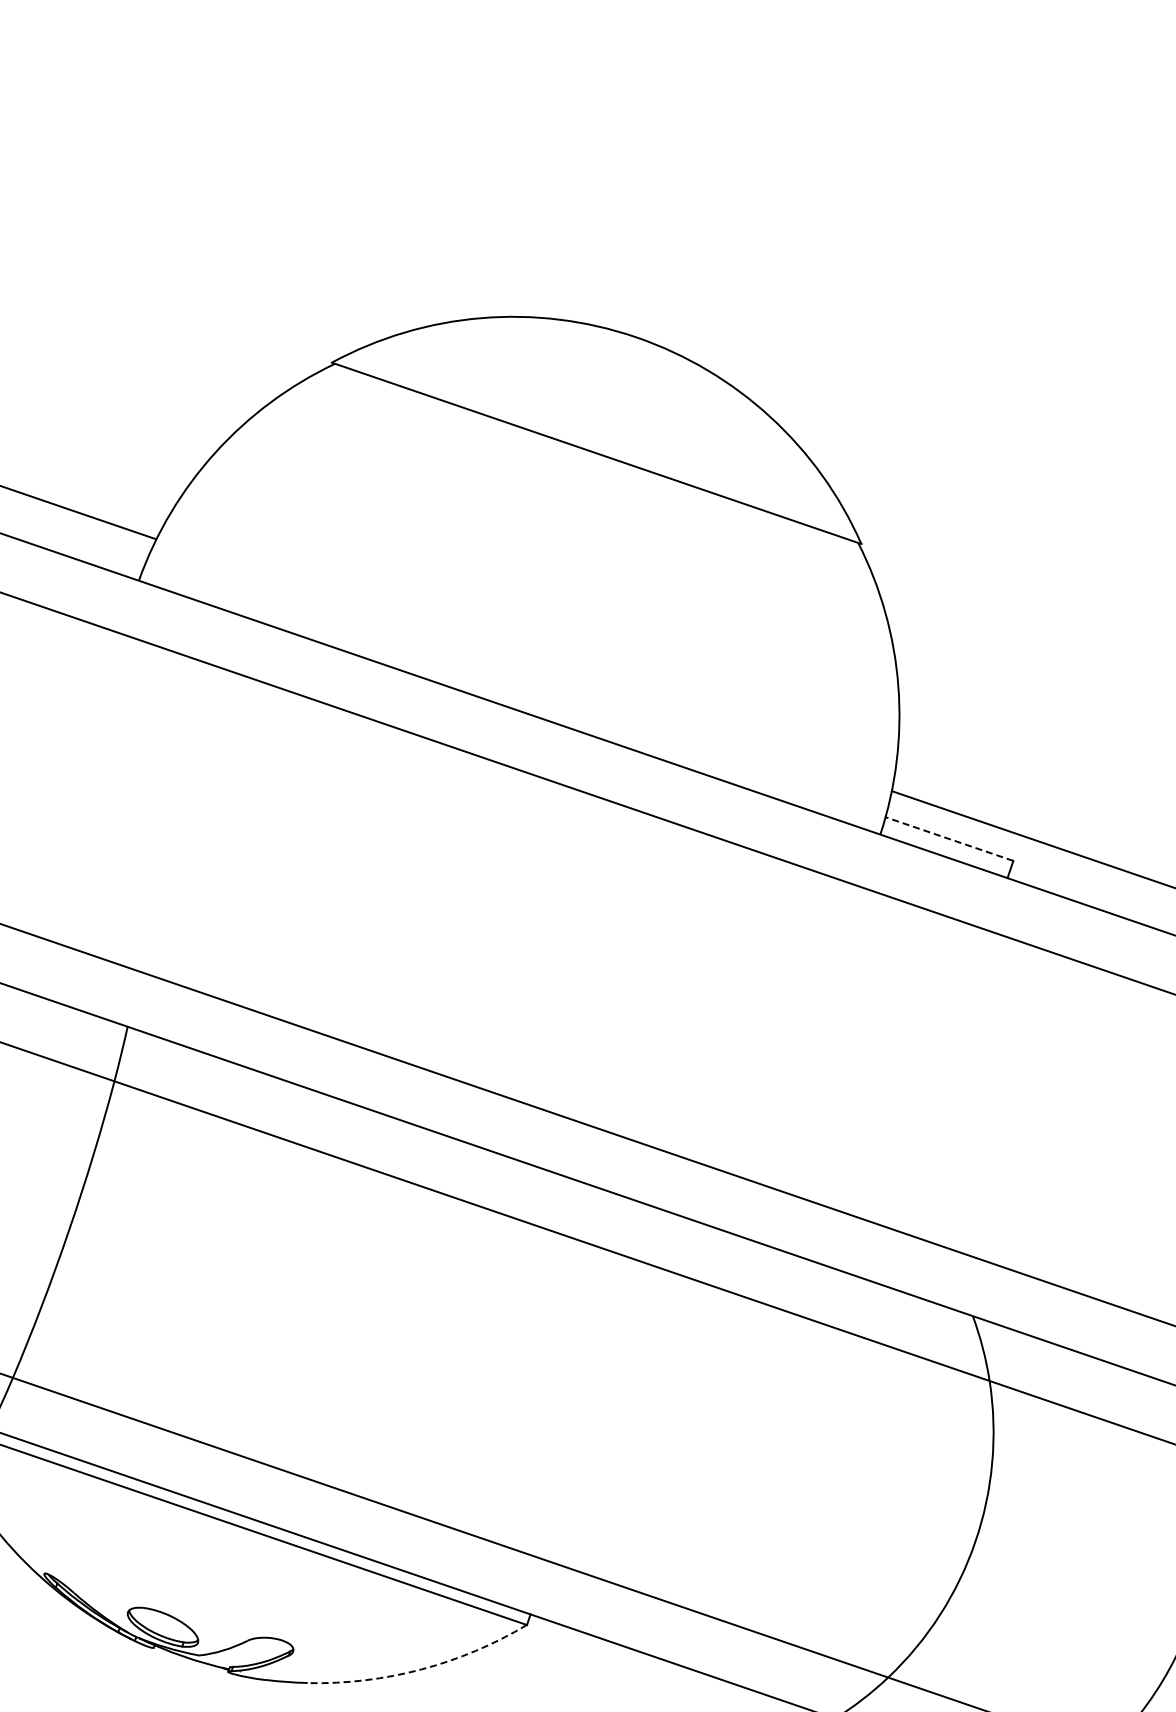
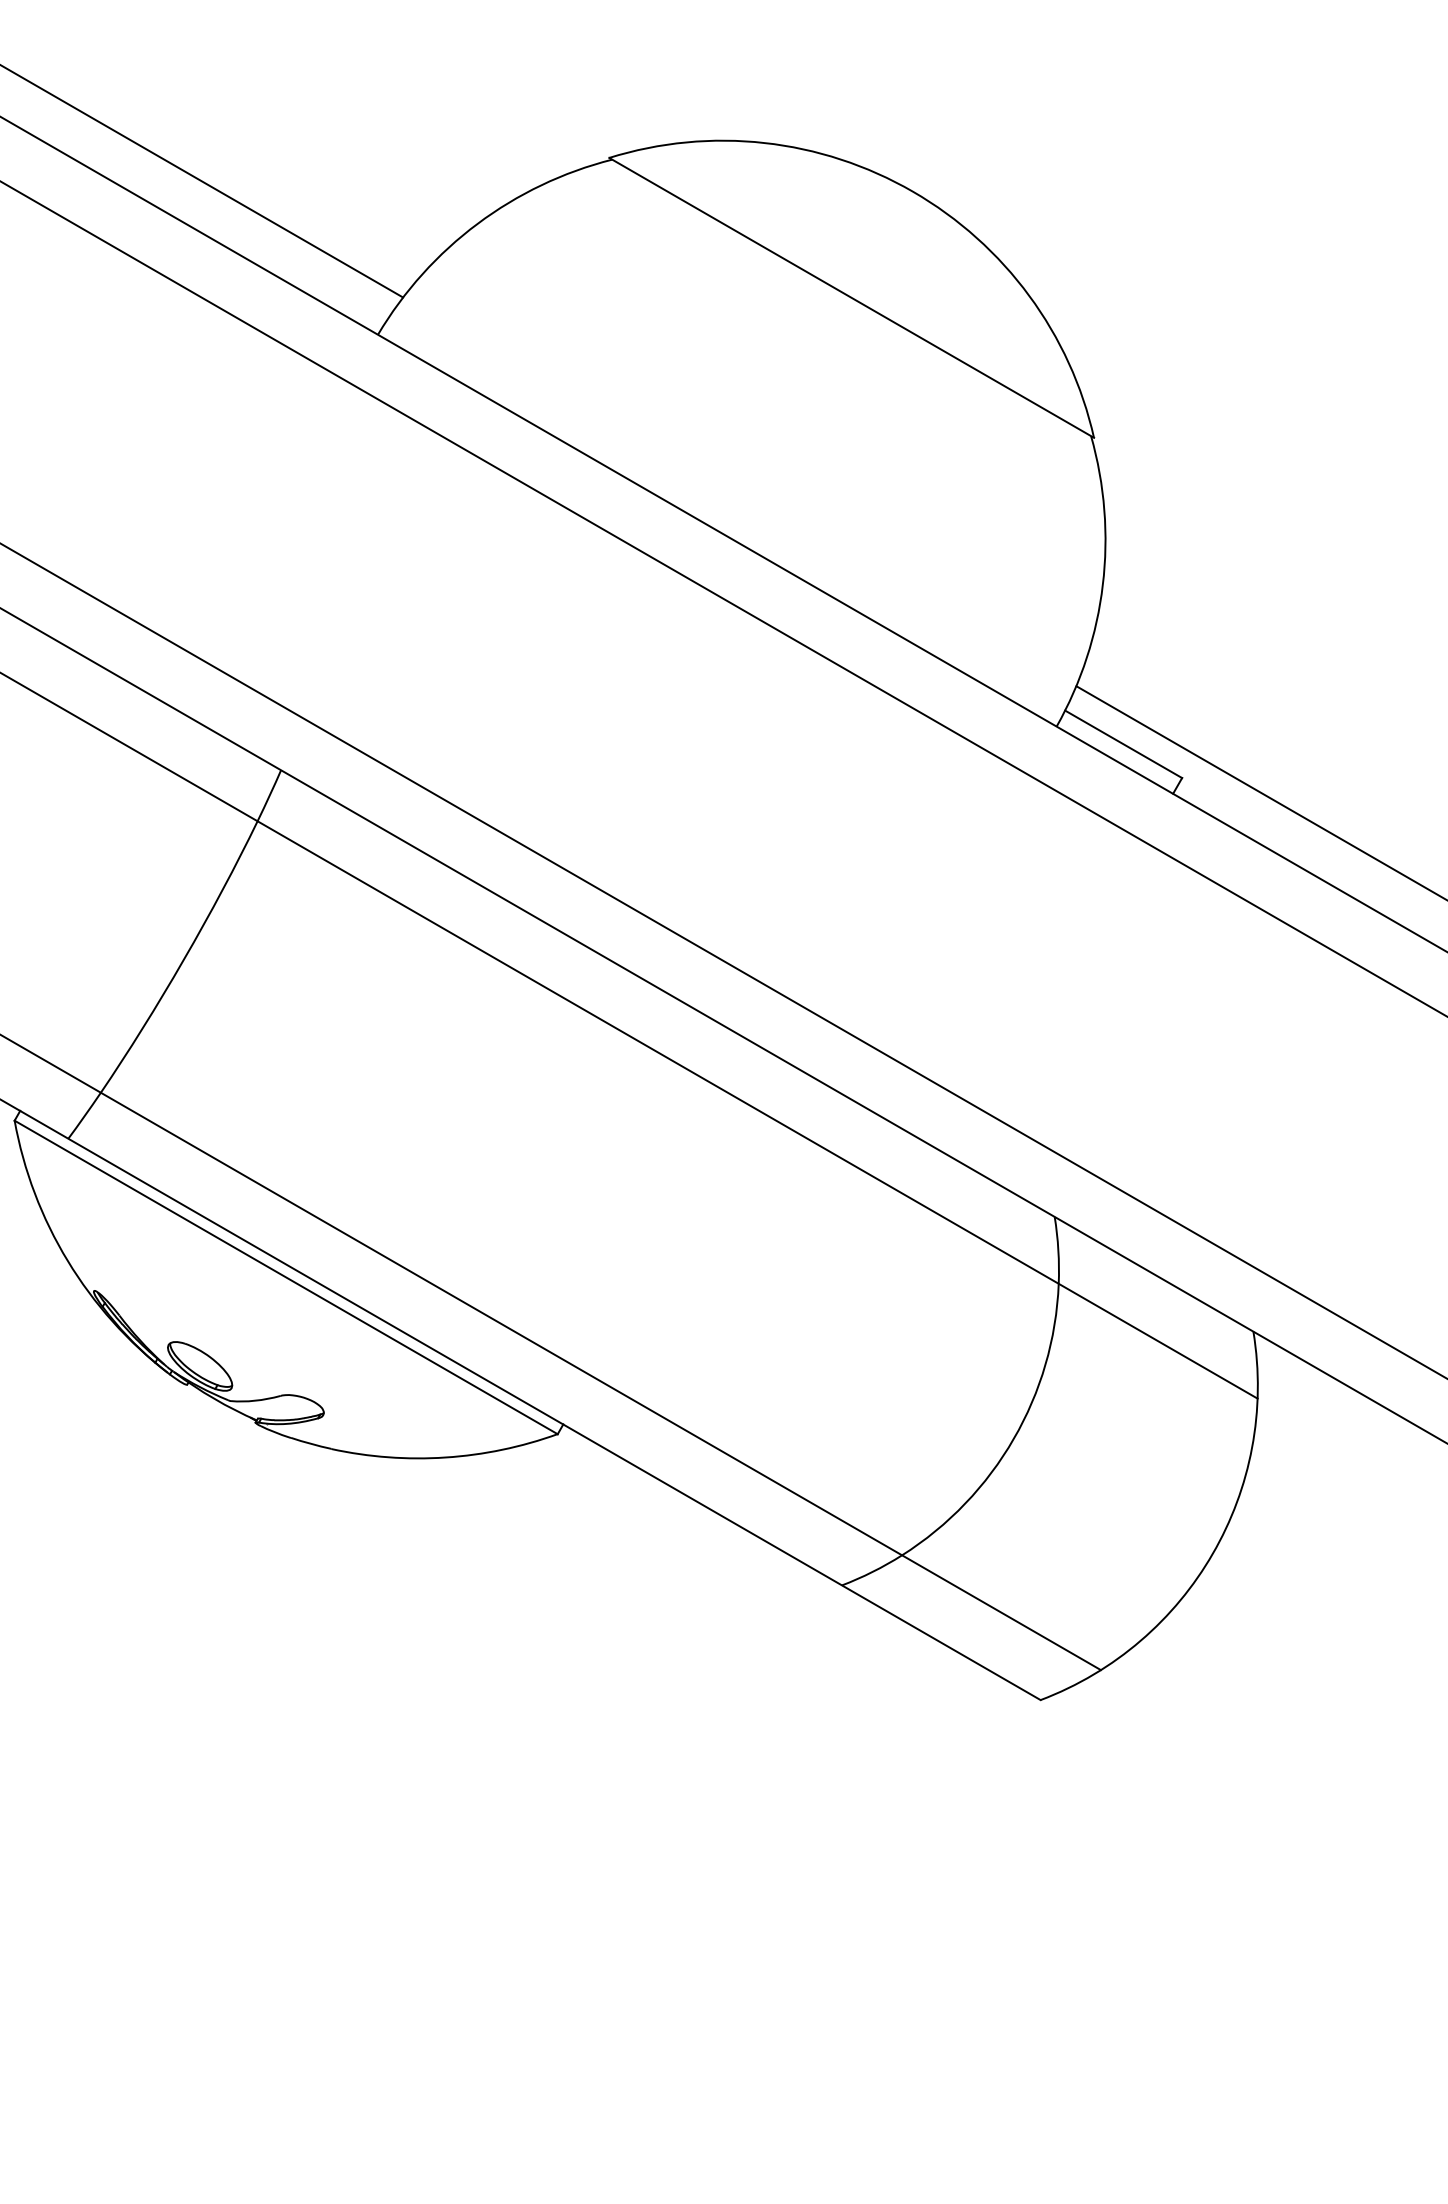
line: (949, 839) -> (1123, 744), dashed -> solid
arc: (421, 1669) -> (445, 1457), dashed -> solid

